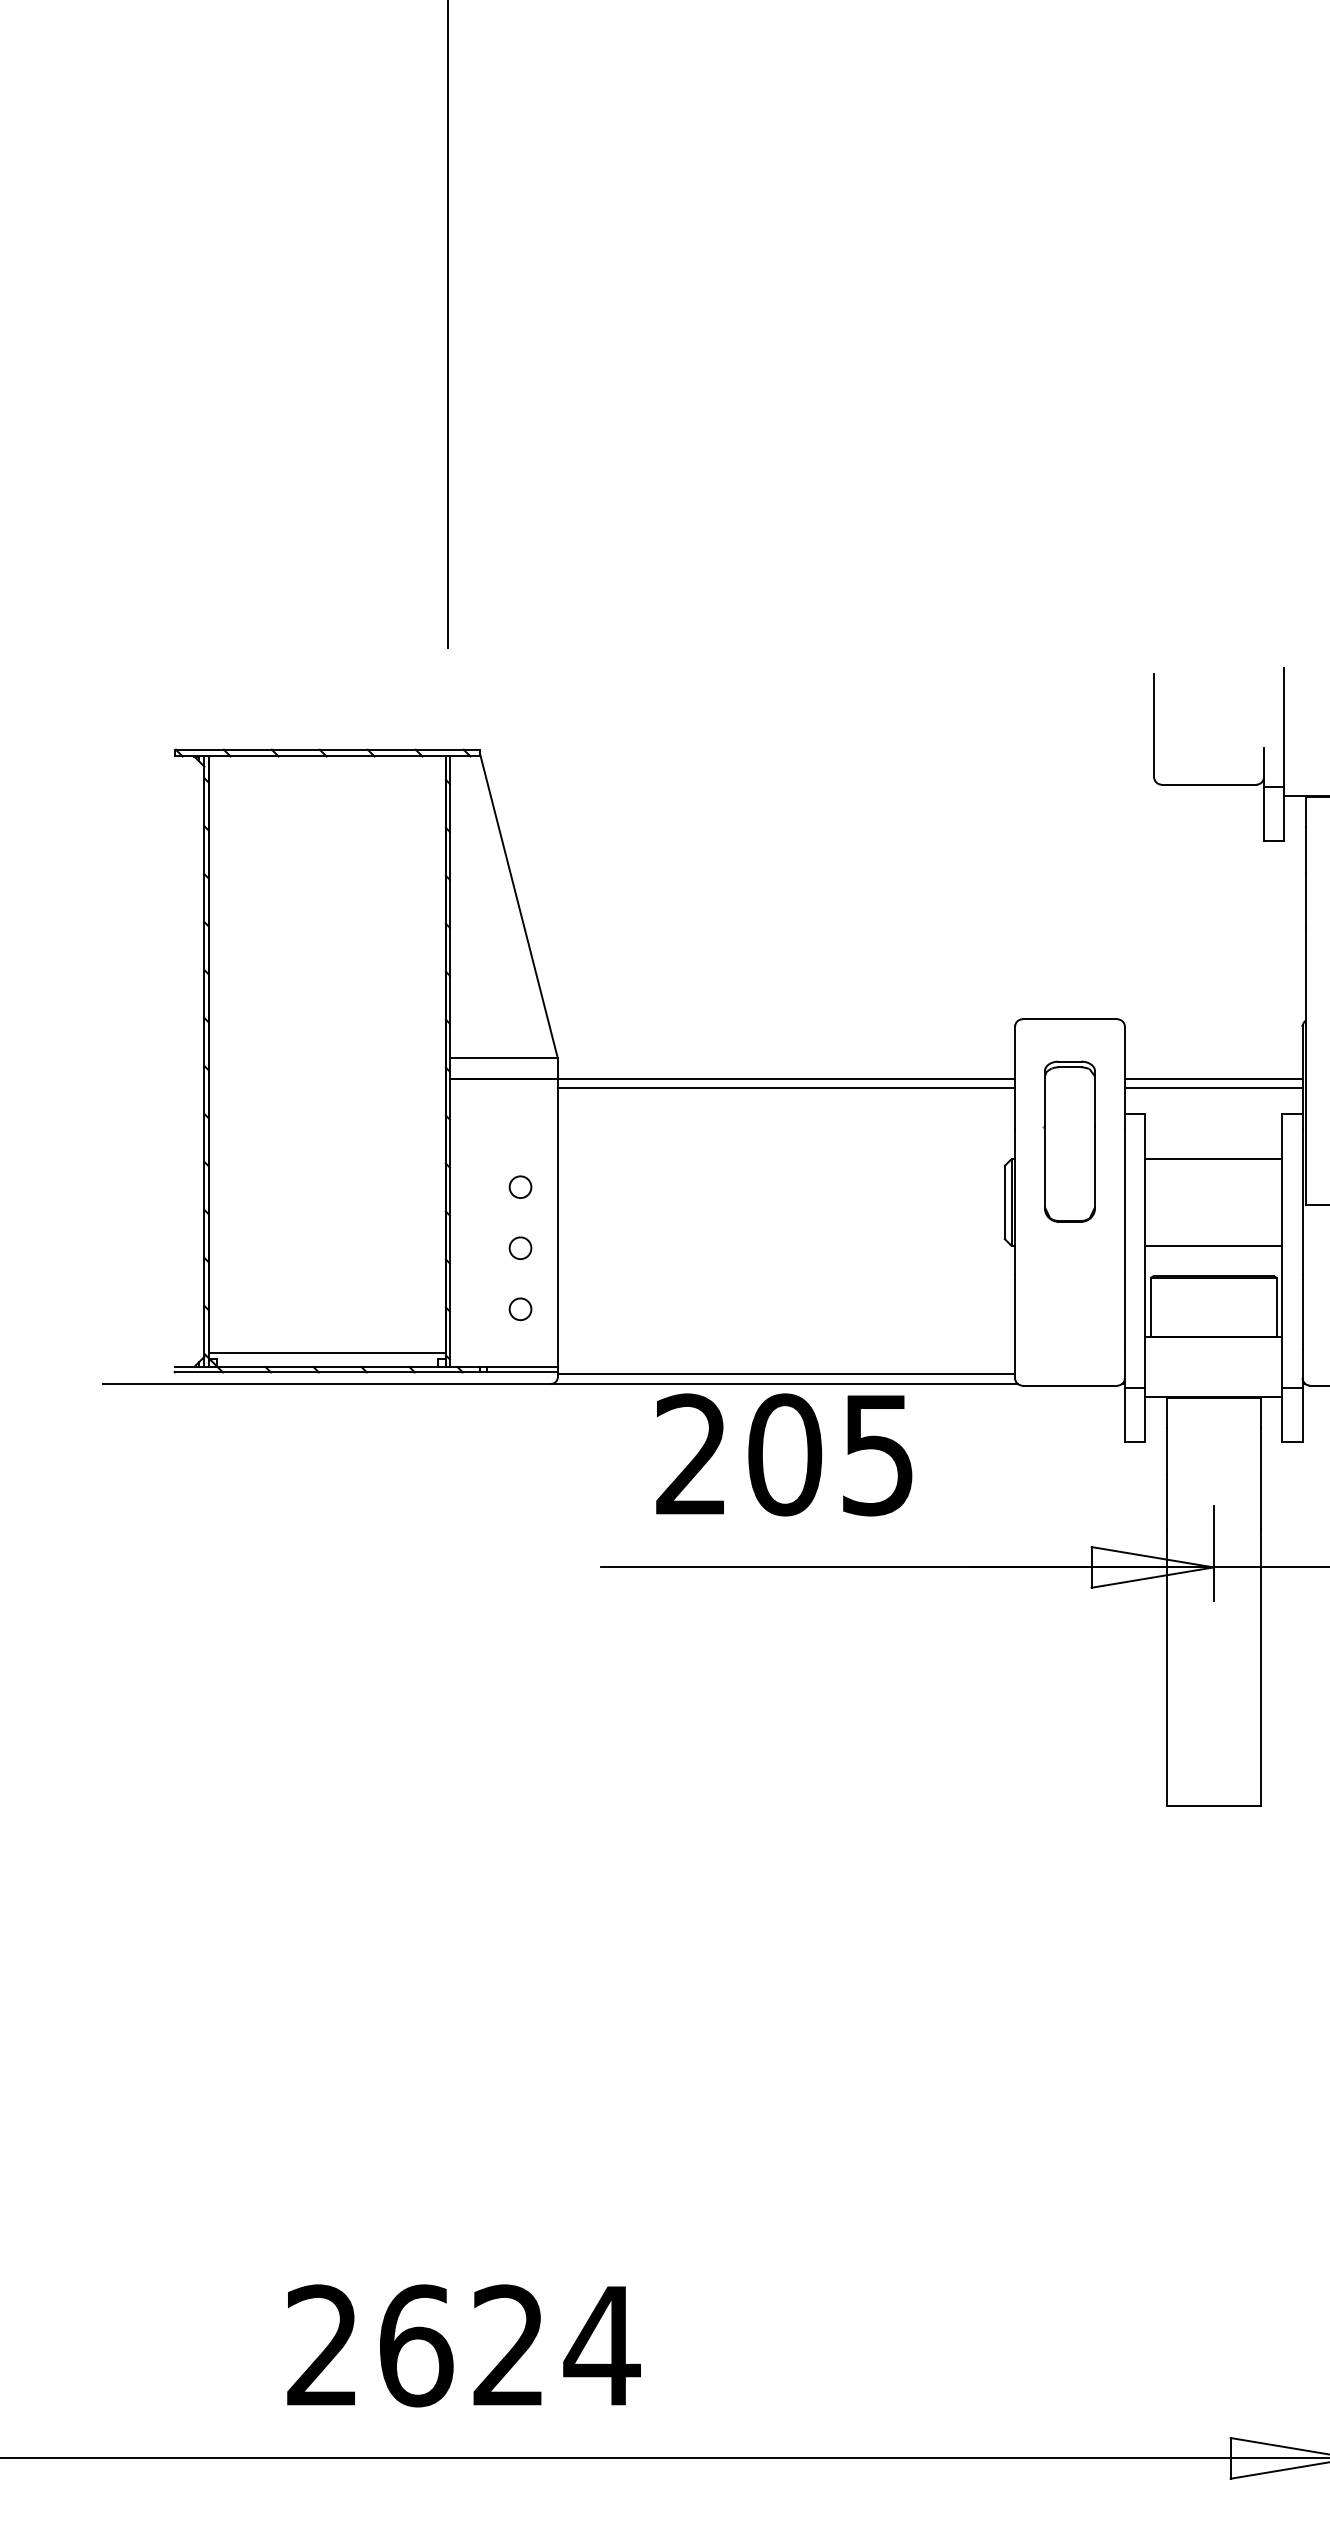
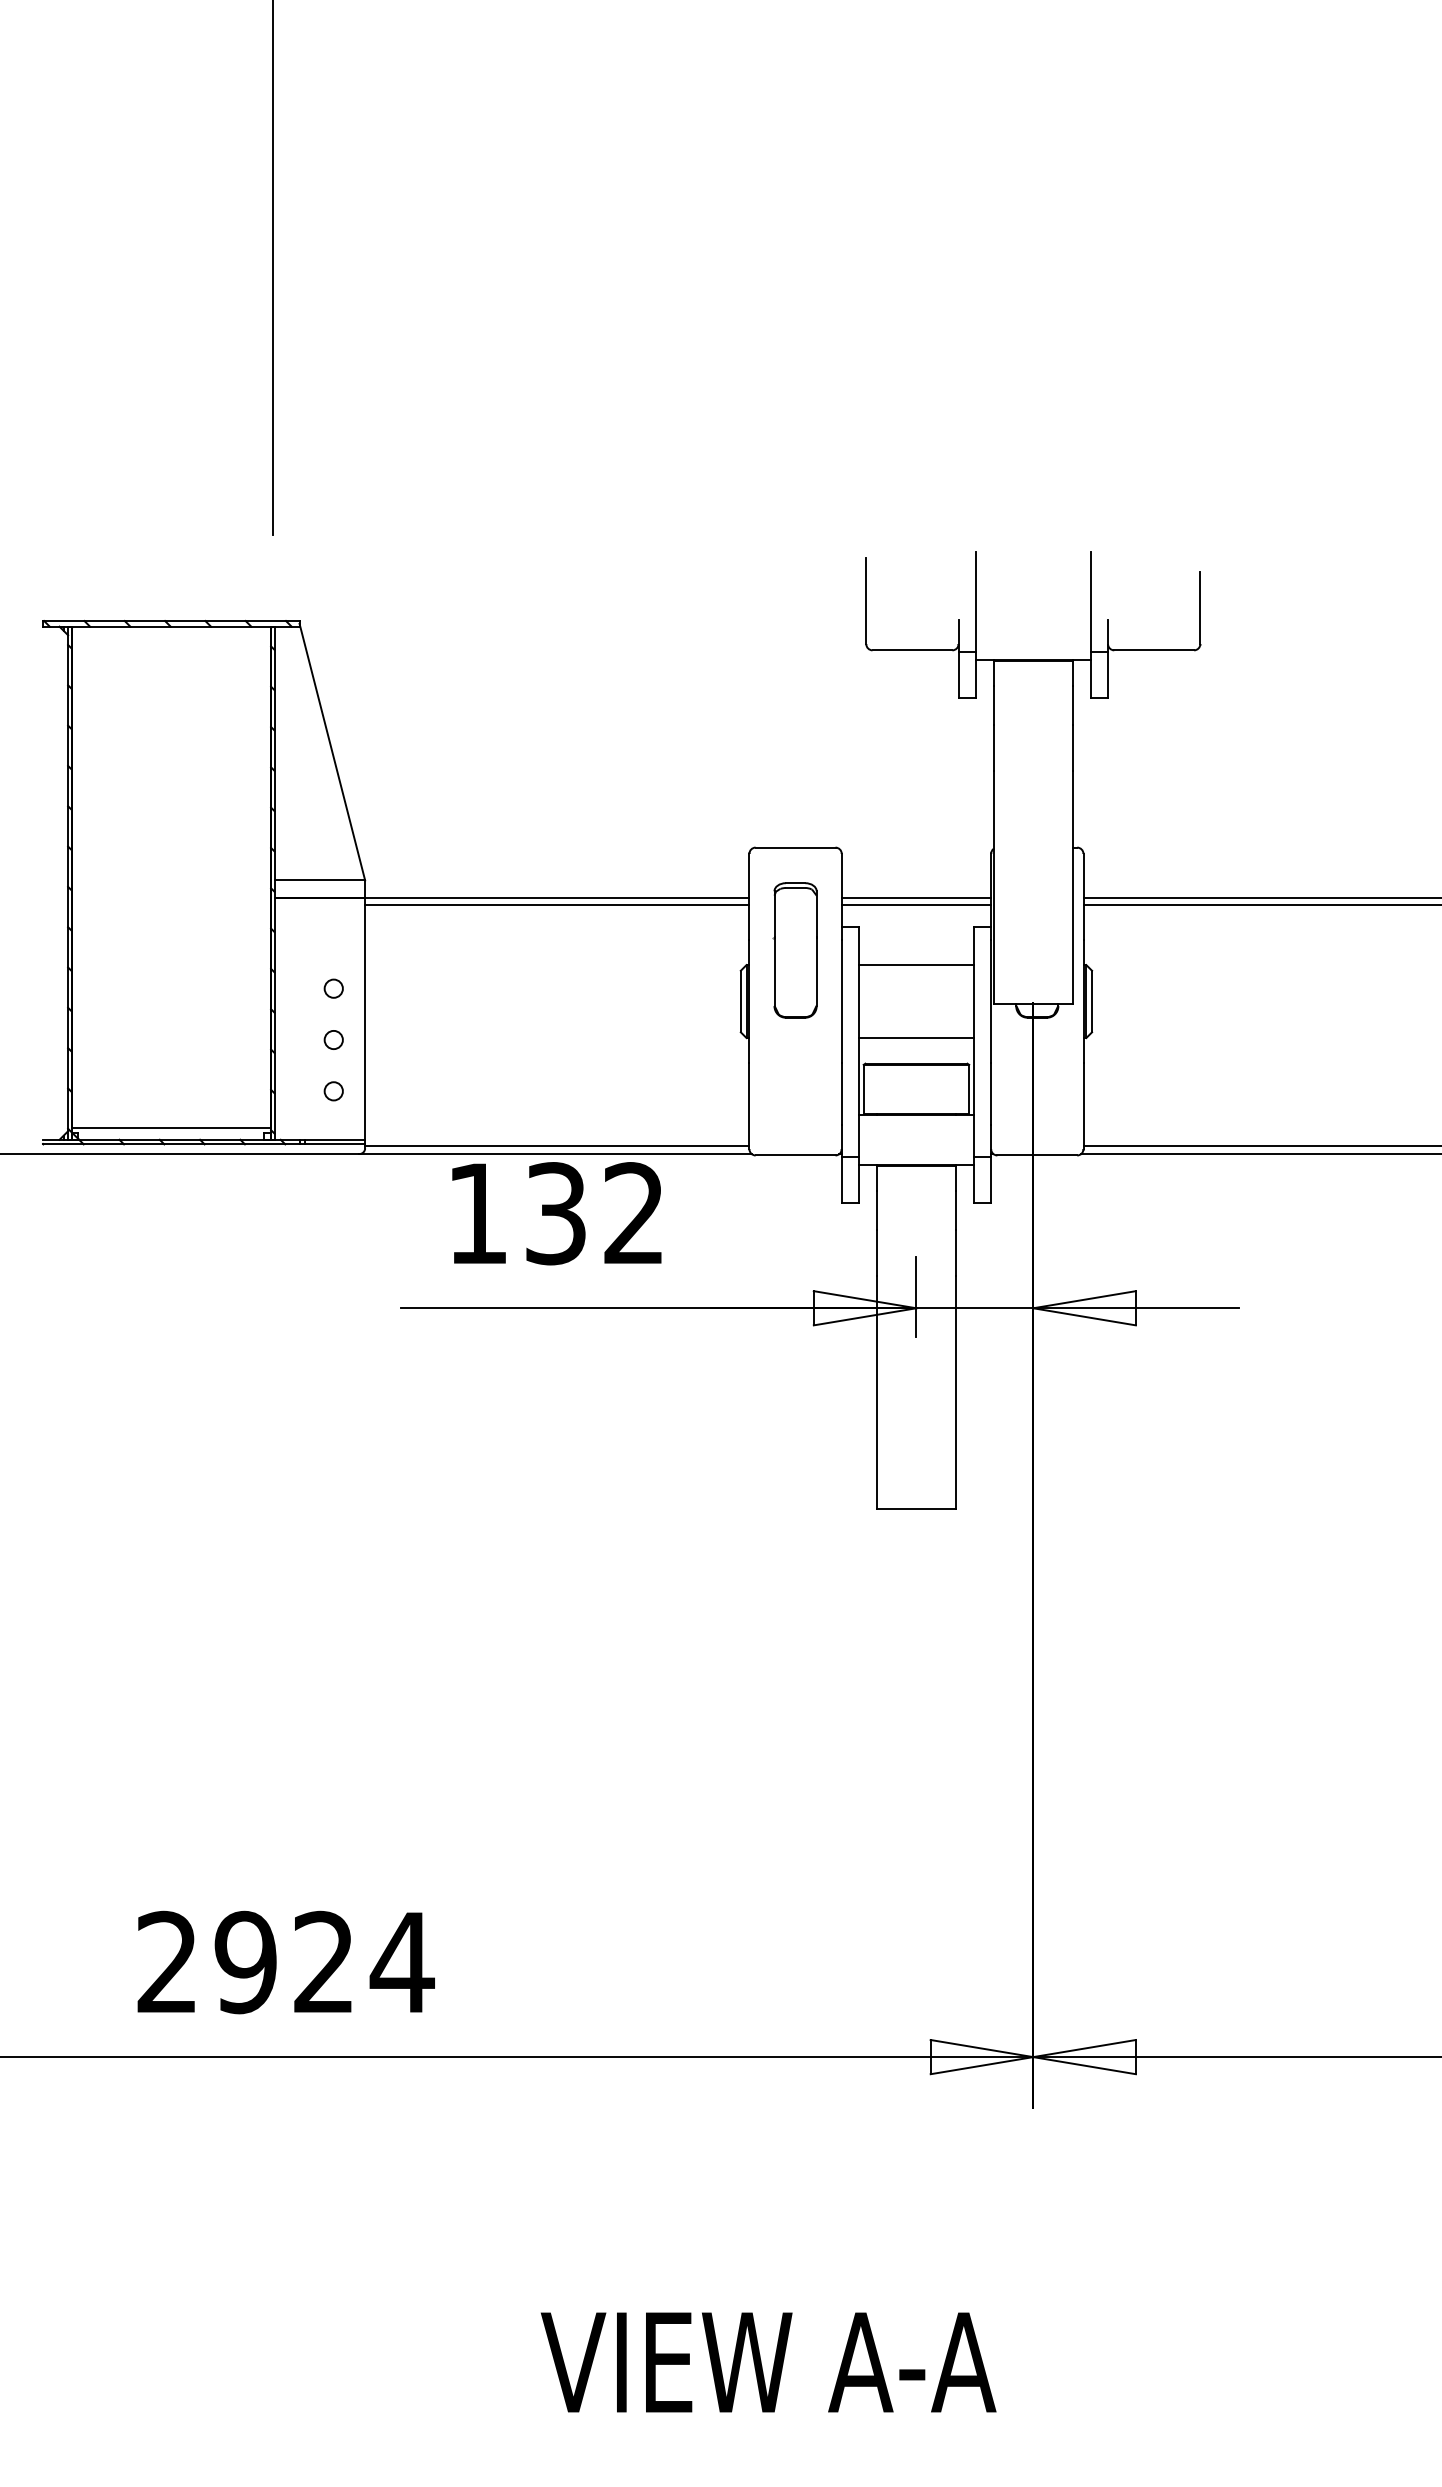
text: (783, 1454) -> (554, 1213), 205 -> 132
text: (415, 2345) -> (245, 1962), 2624 -> 2924

